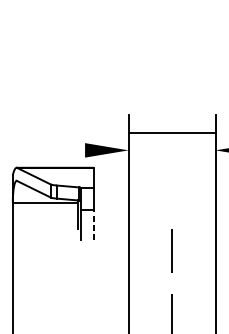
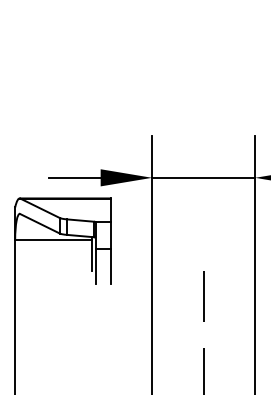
line: (171, 133) -> (203, 177), moved
line: (62, 150) -> (74, 177), added
line: (93, 225) -> (110, 266), dashed -> solid

